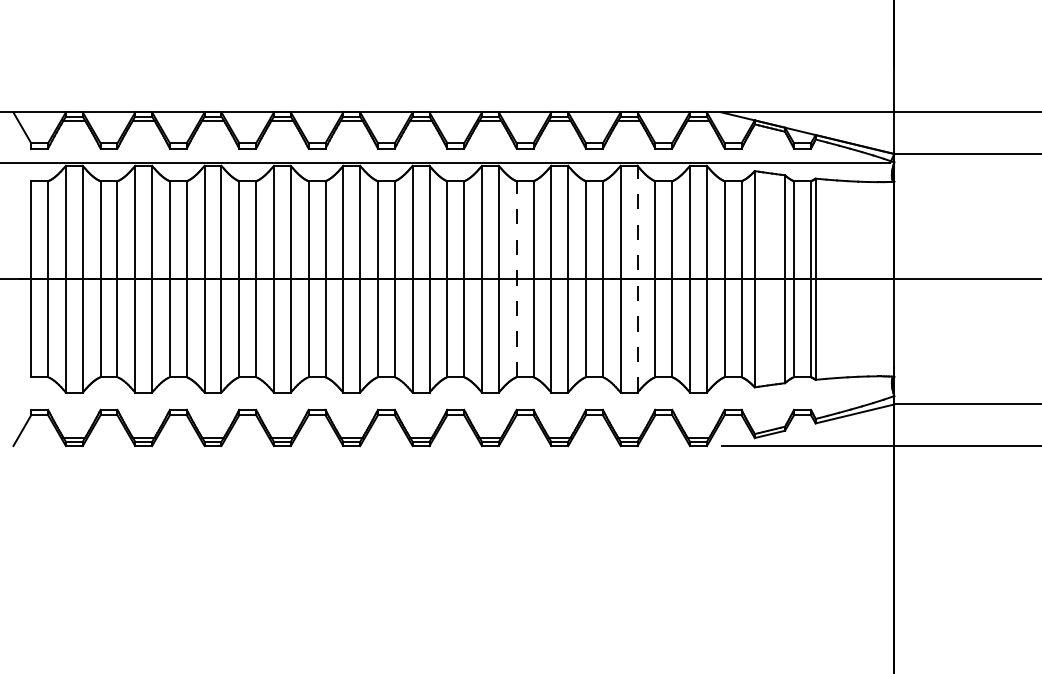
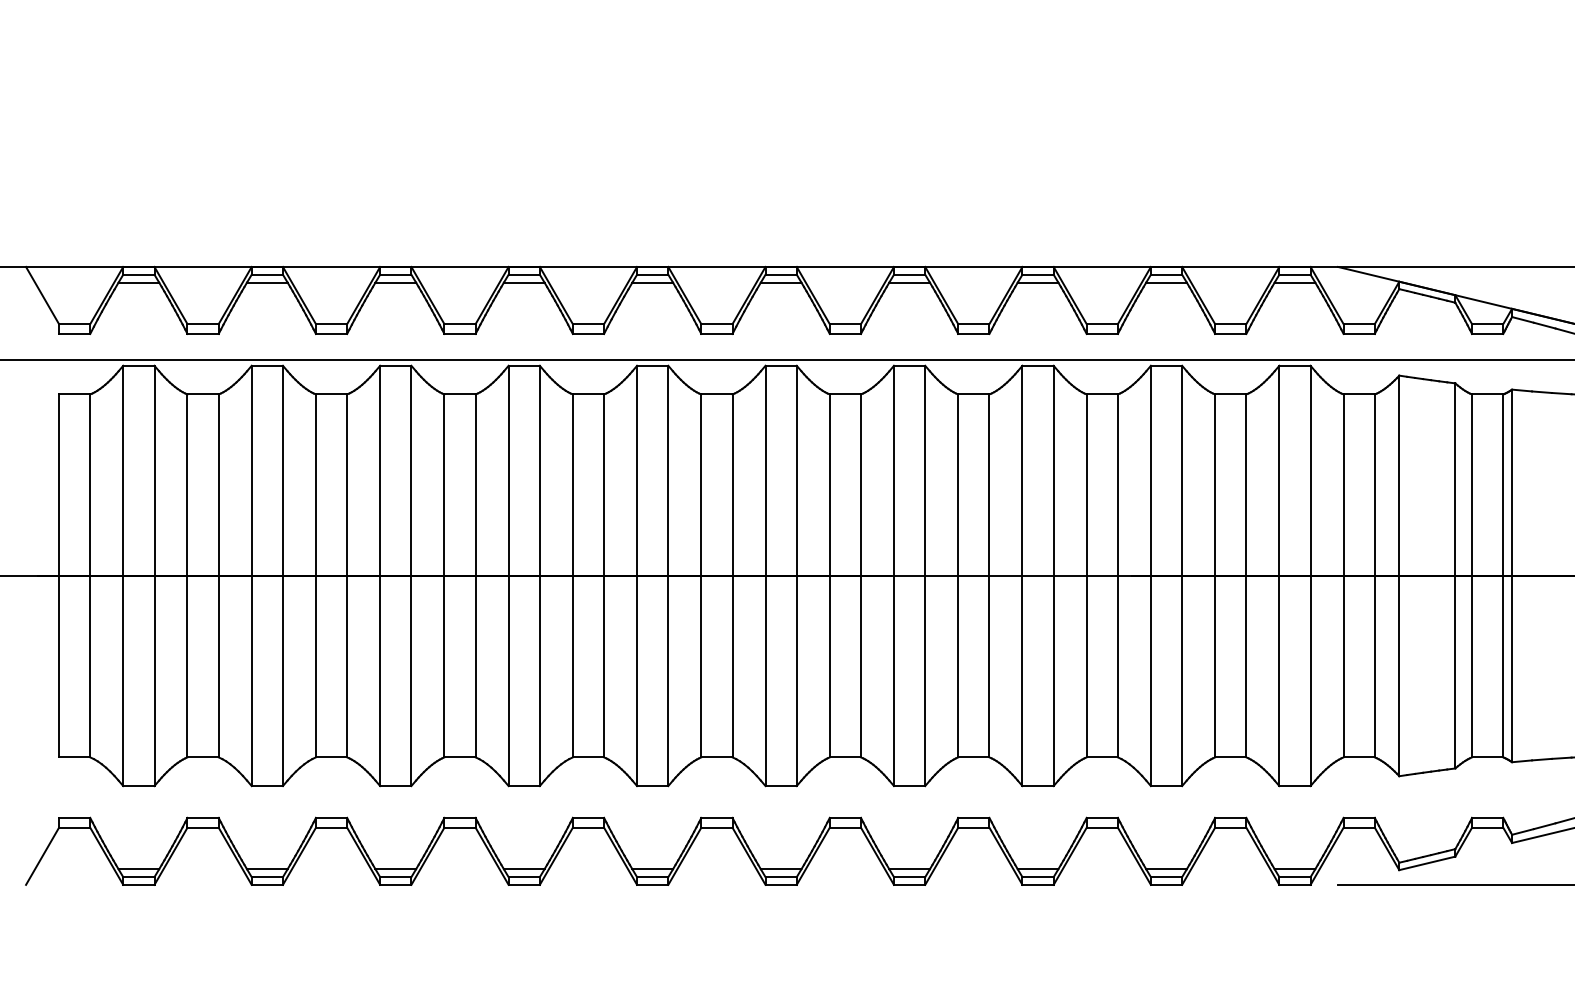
line: (637, 278) -> (1182, 574), dashed -> solid
line: (516, 279) -> (957, 576), dashed -> solid

